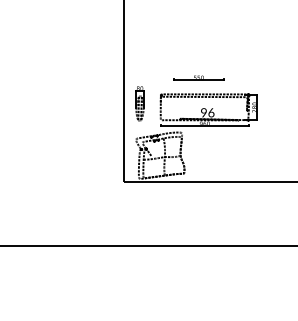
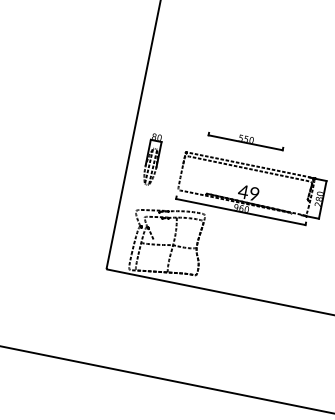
text: (207, 112) -> (248, 192), 96 -> 49

